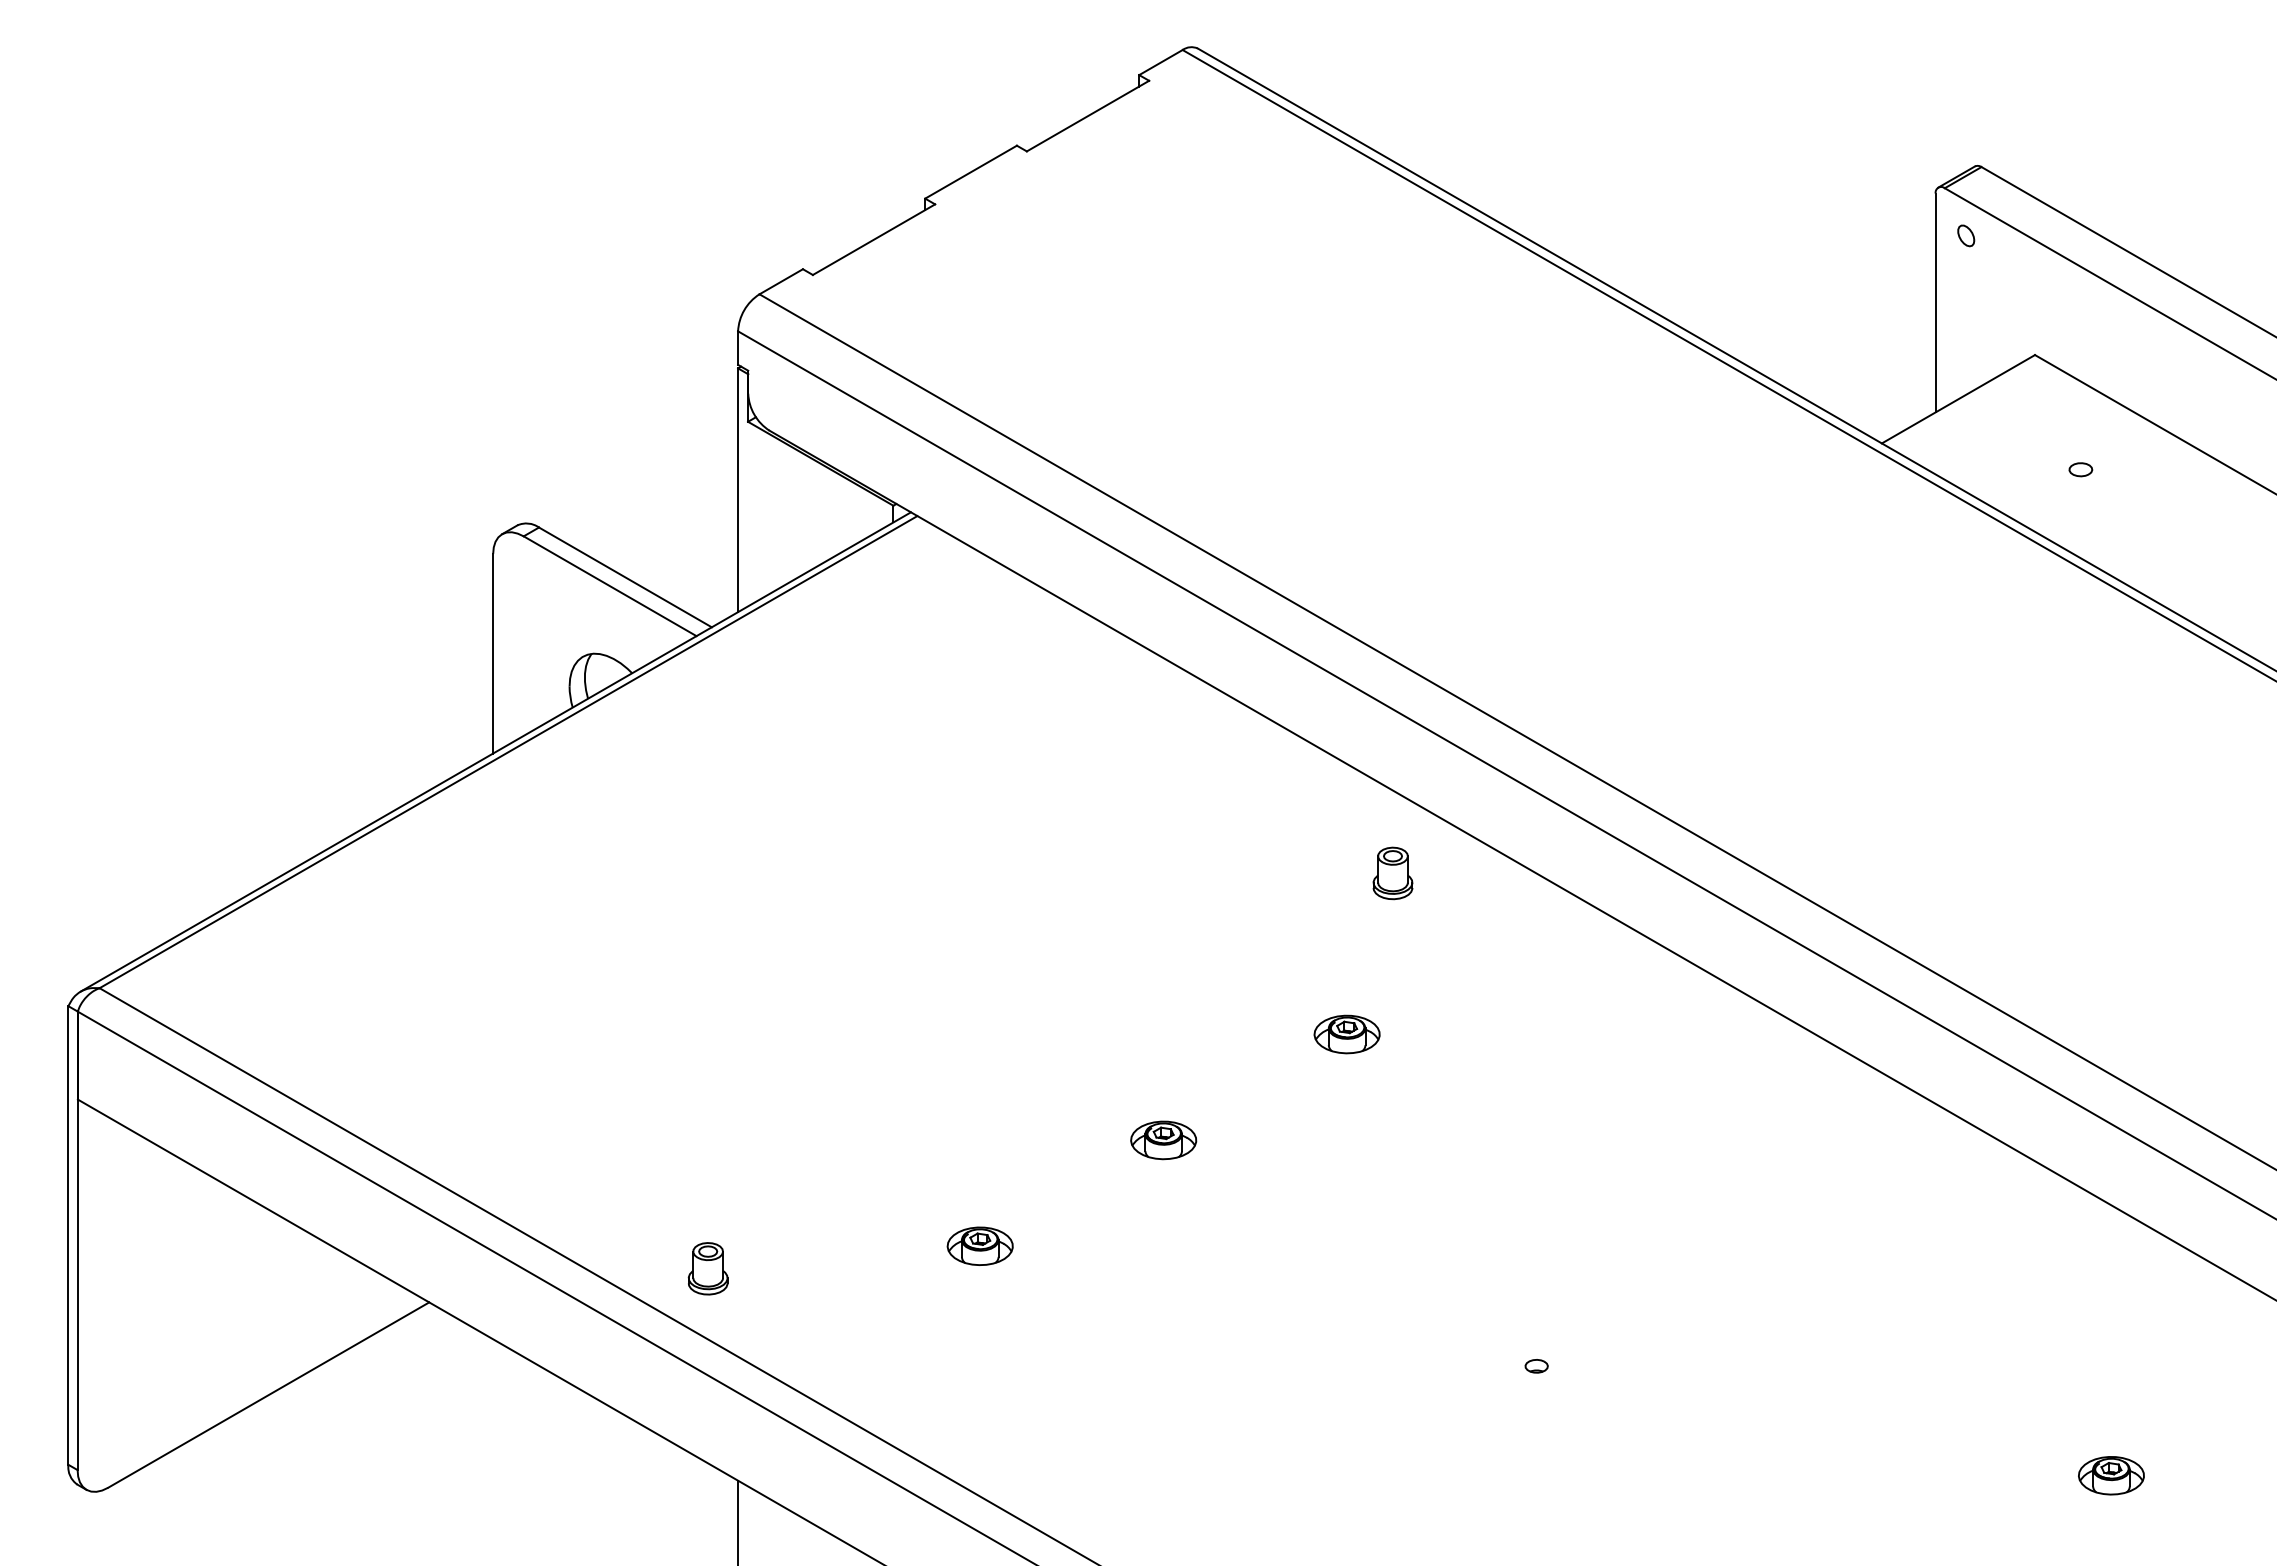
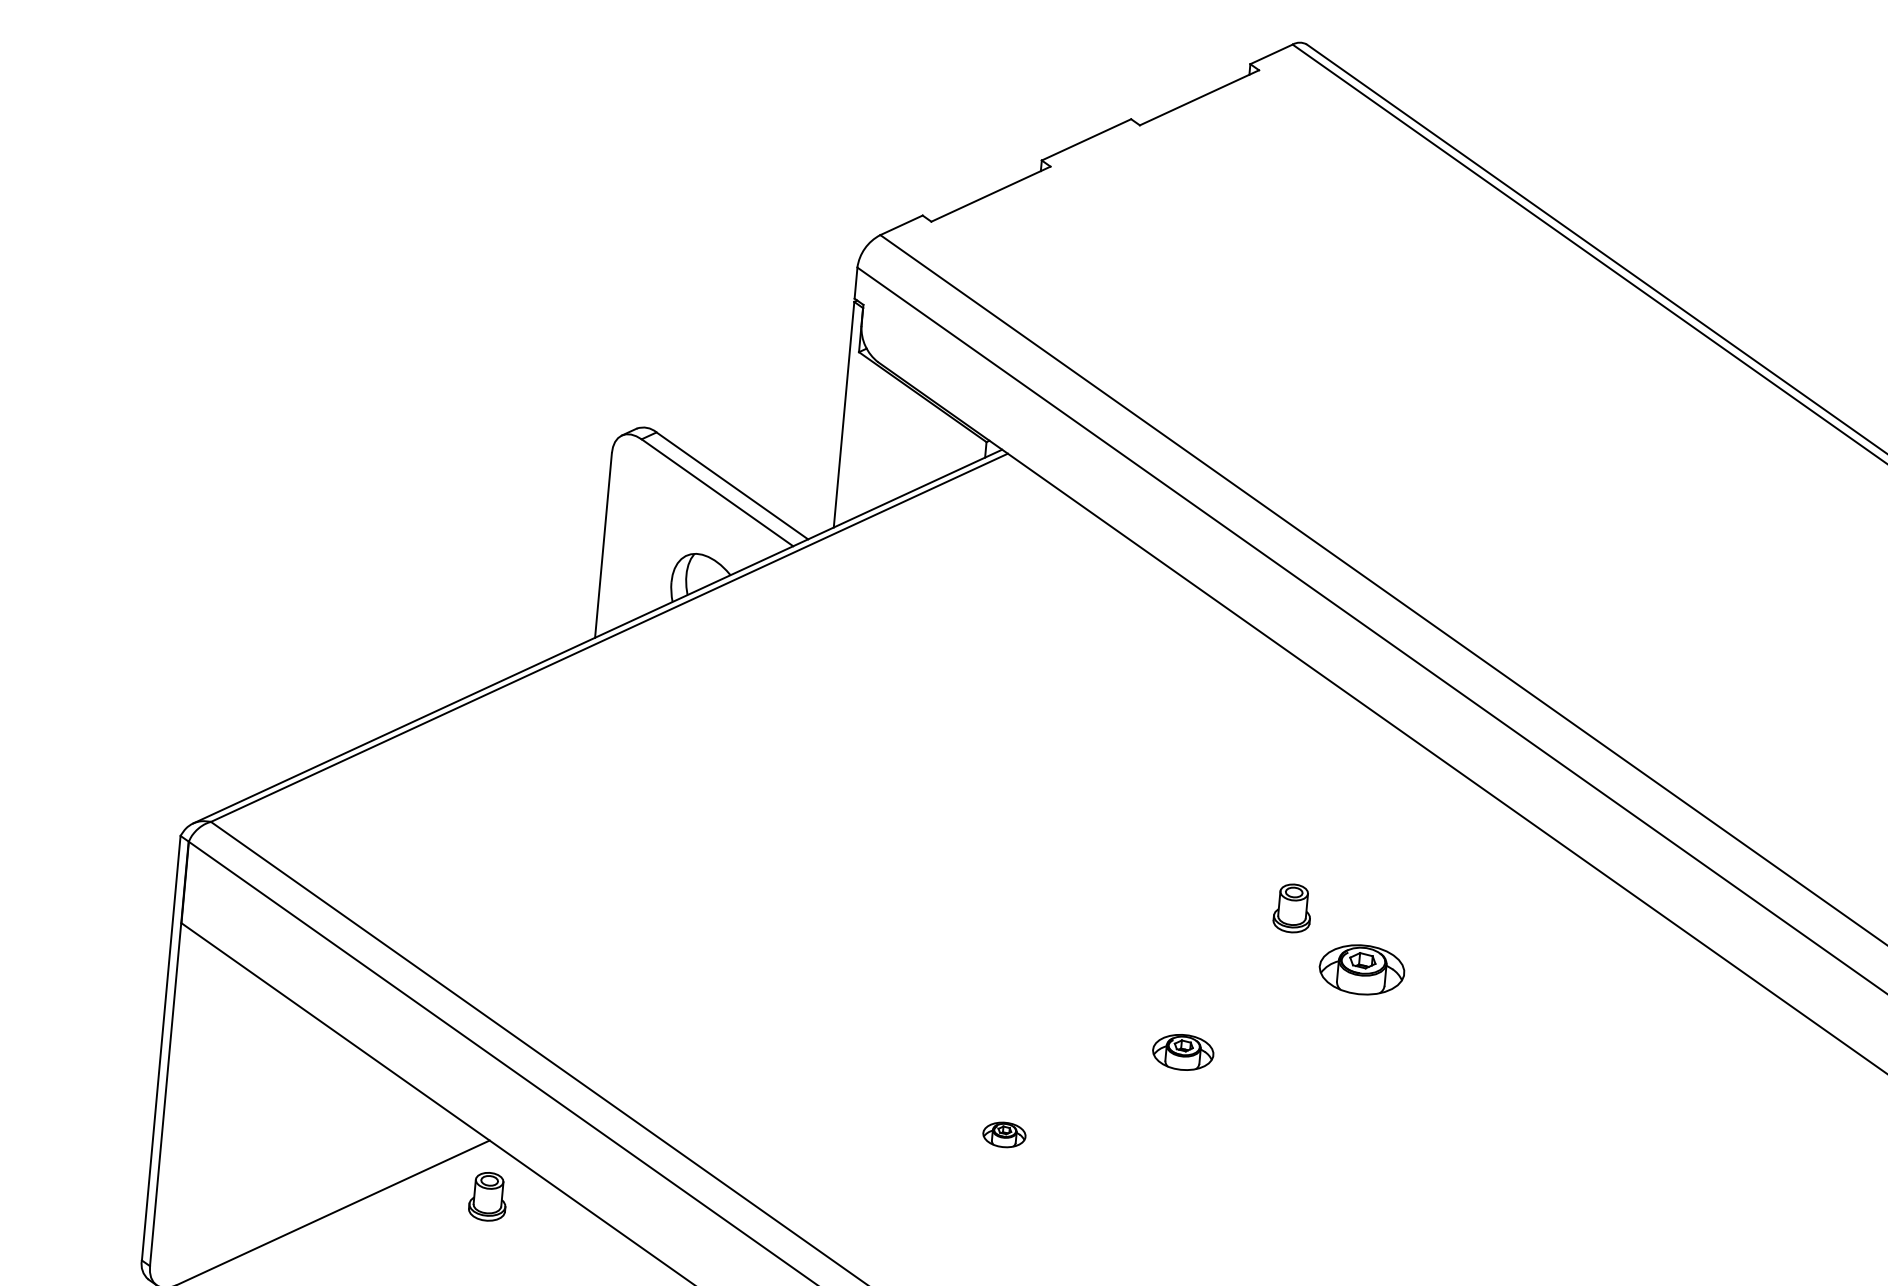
part: (1392, 873) -> (1292, 908), moved
part: (1346, 1034) -> (1361, 969), size x1.4
part: (979, 1245) -> (1003, 1134), size x0.7
part: (707, 1268) -> (487, 1196), moved

